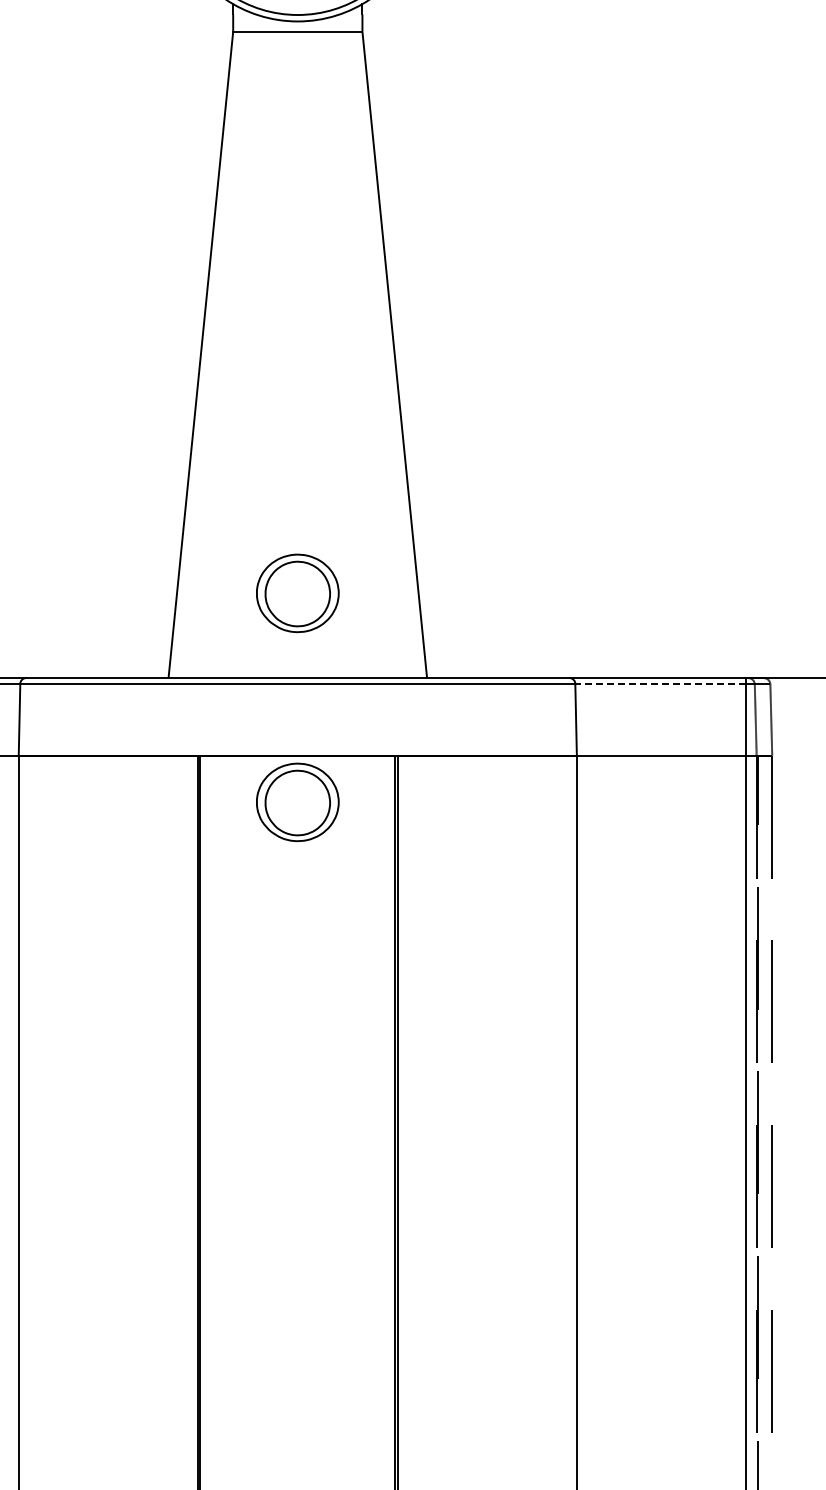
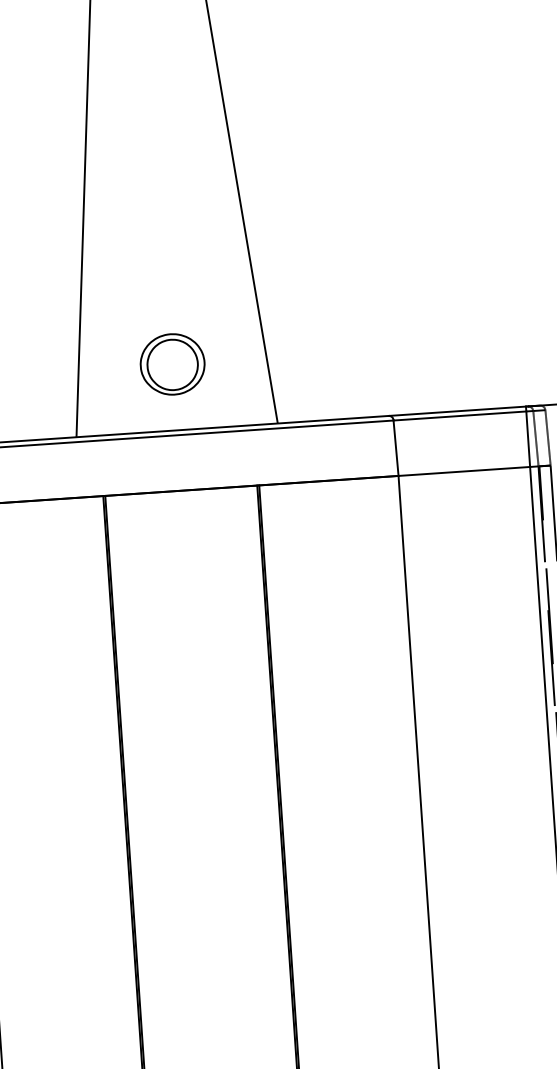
line: (660, 684) -> (459, 416), dashed -> solid
part: (297, 802) -> (183, 527), removed

